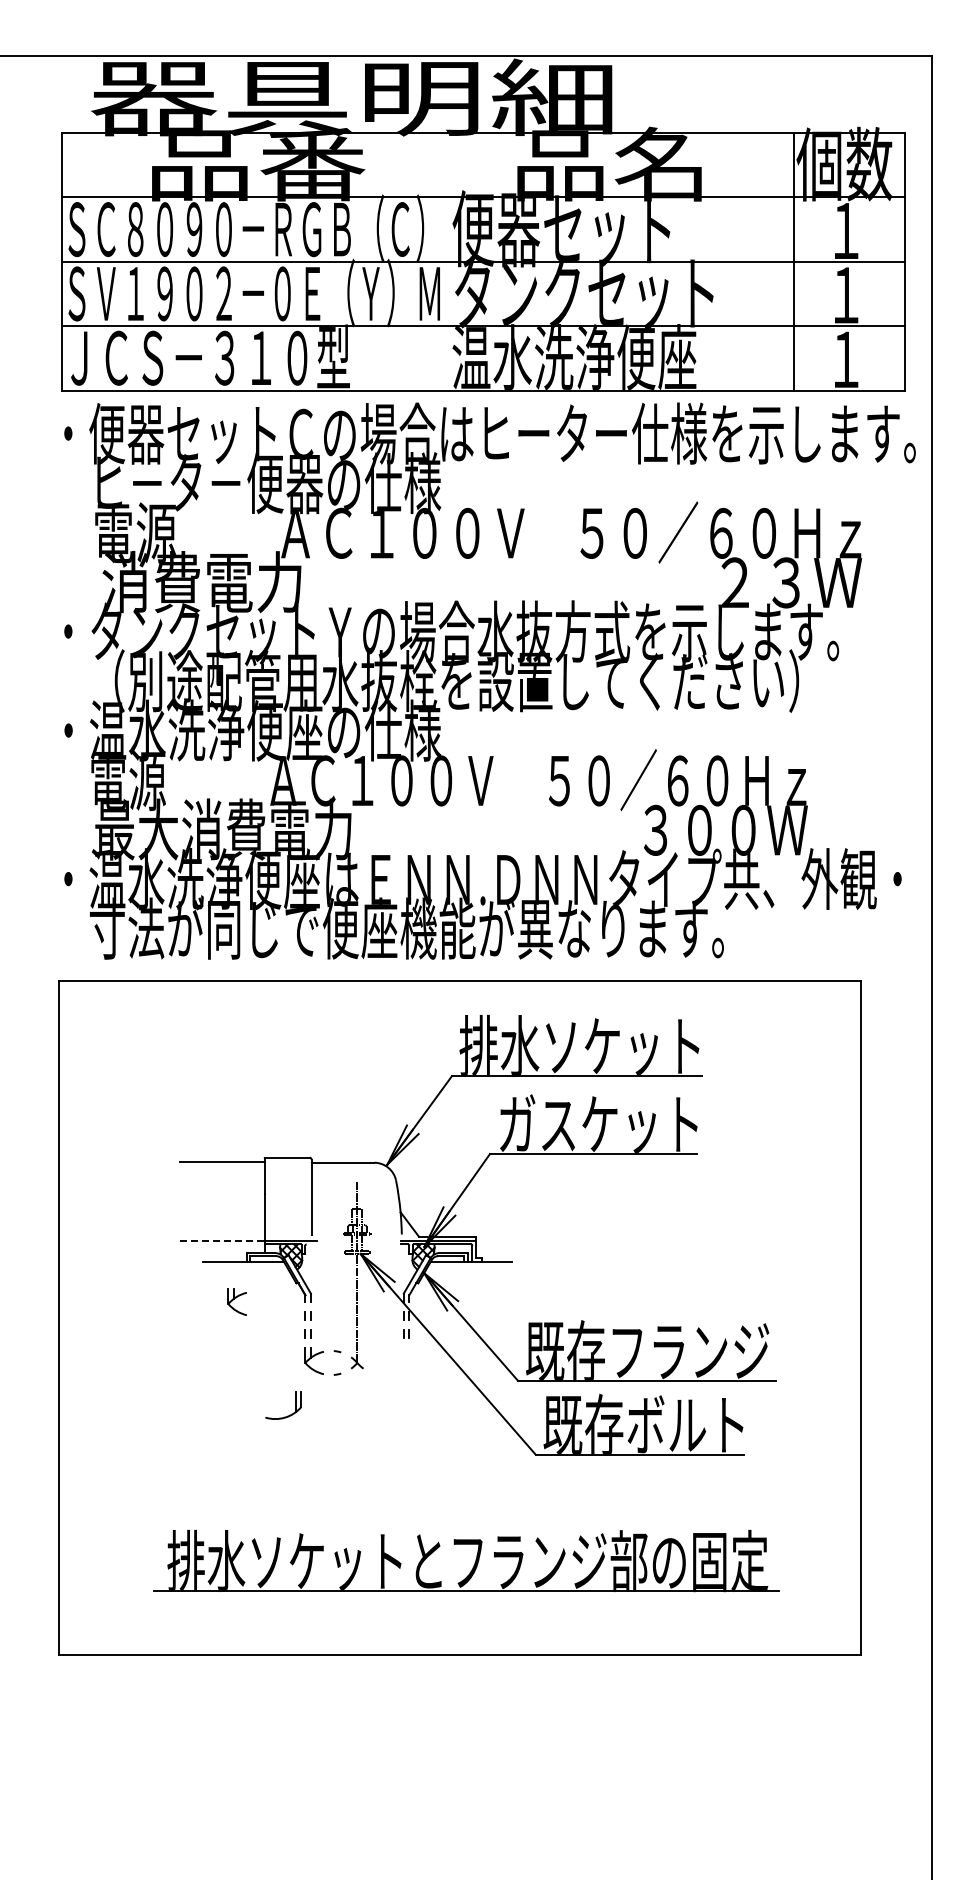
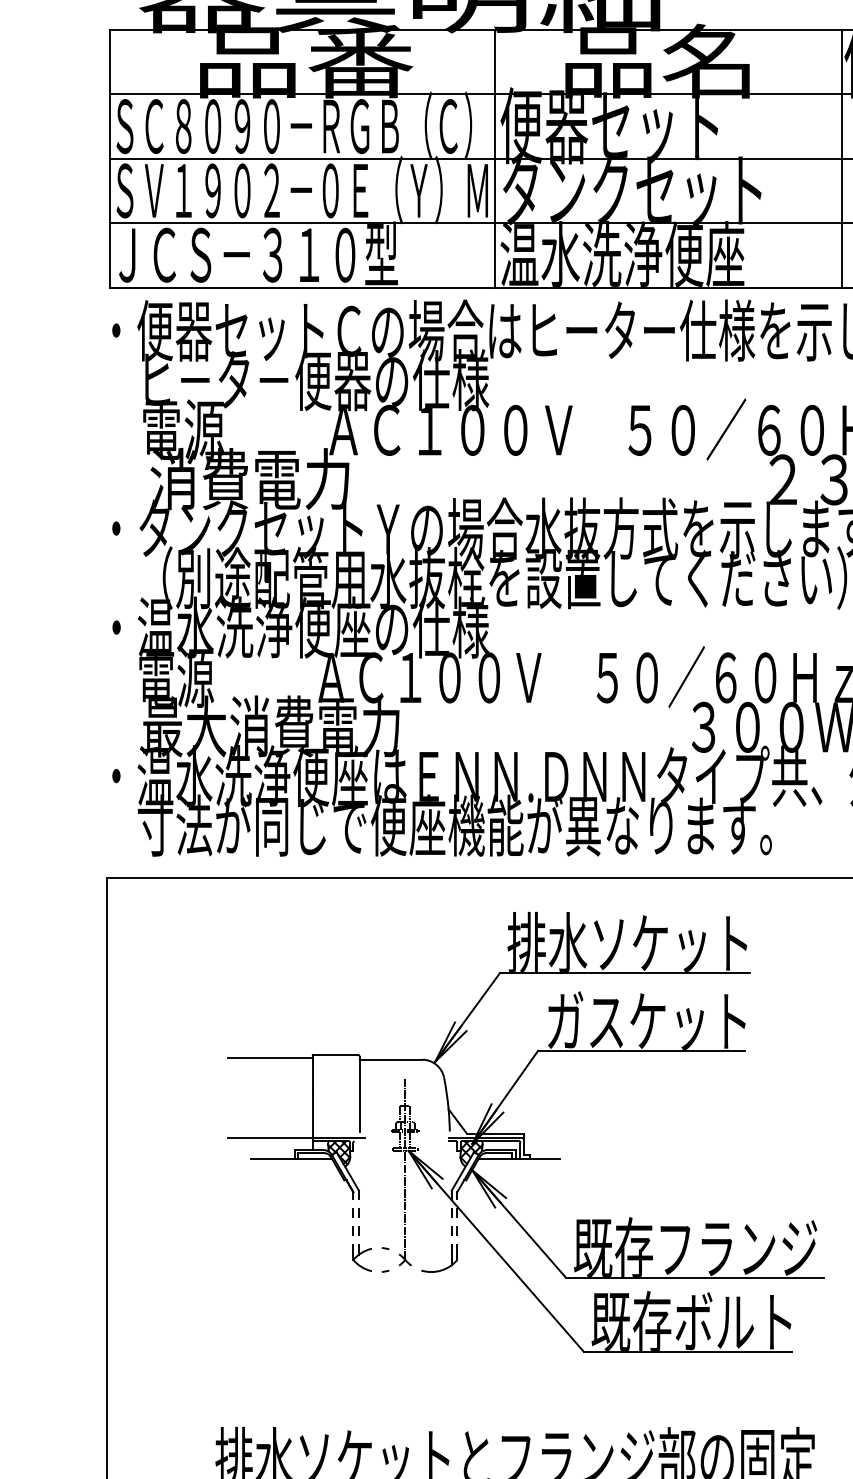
line: (447, 261) -> (495, 158), added
line: (222, 1240) -> (270, 1137), dashed -> solid
part: (236, 1301) -> (284, 1198), removed
part: (287, 1415) -> (443, 1268), moved

